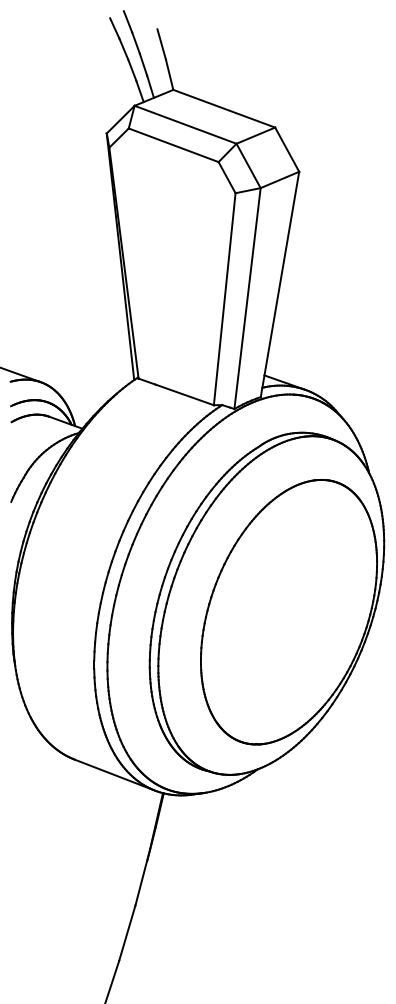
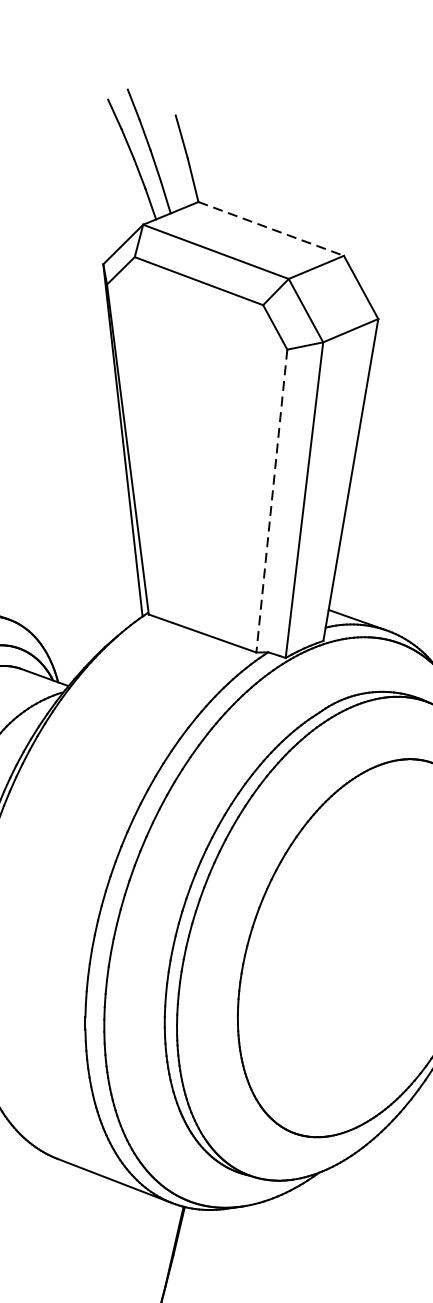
line: (224, 108) -> (271, 228), solid -> dashed
line: (224, 299) -> (271, 501), solid -> dashed

